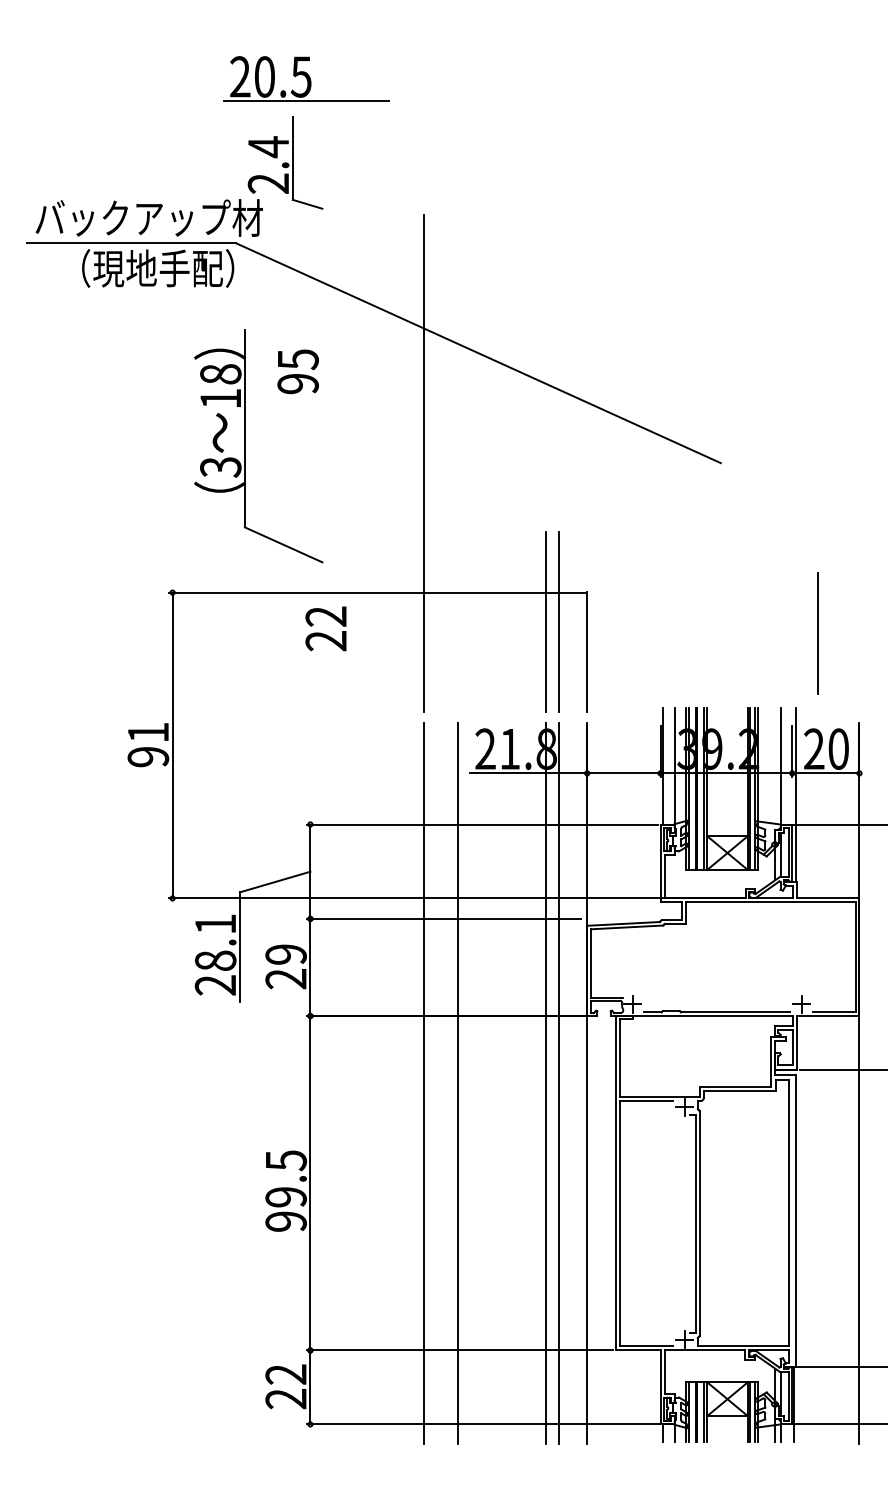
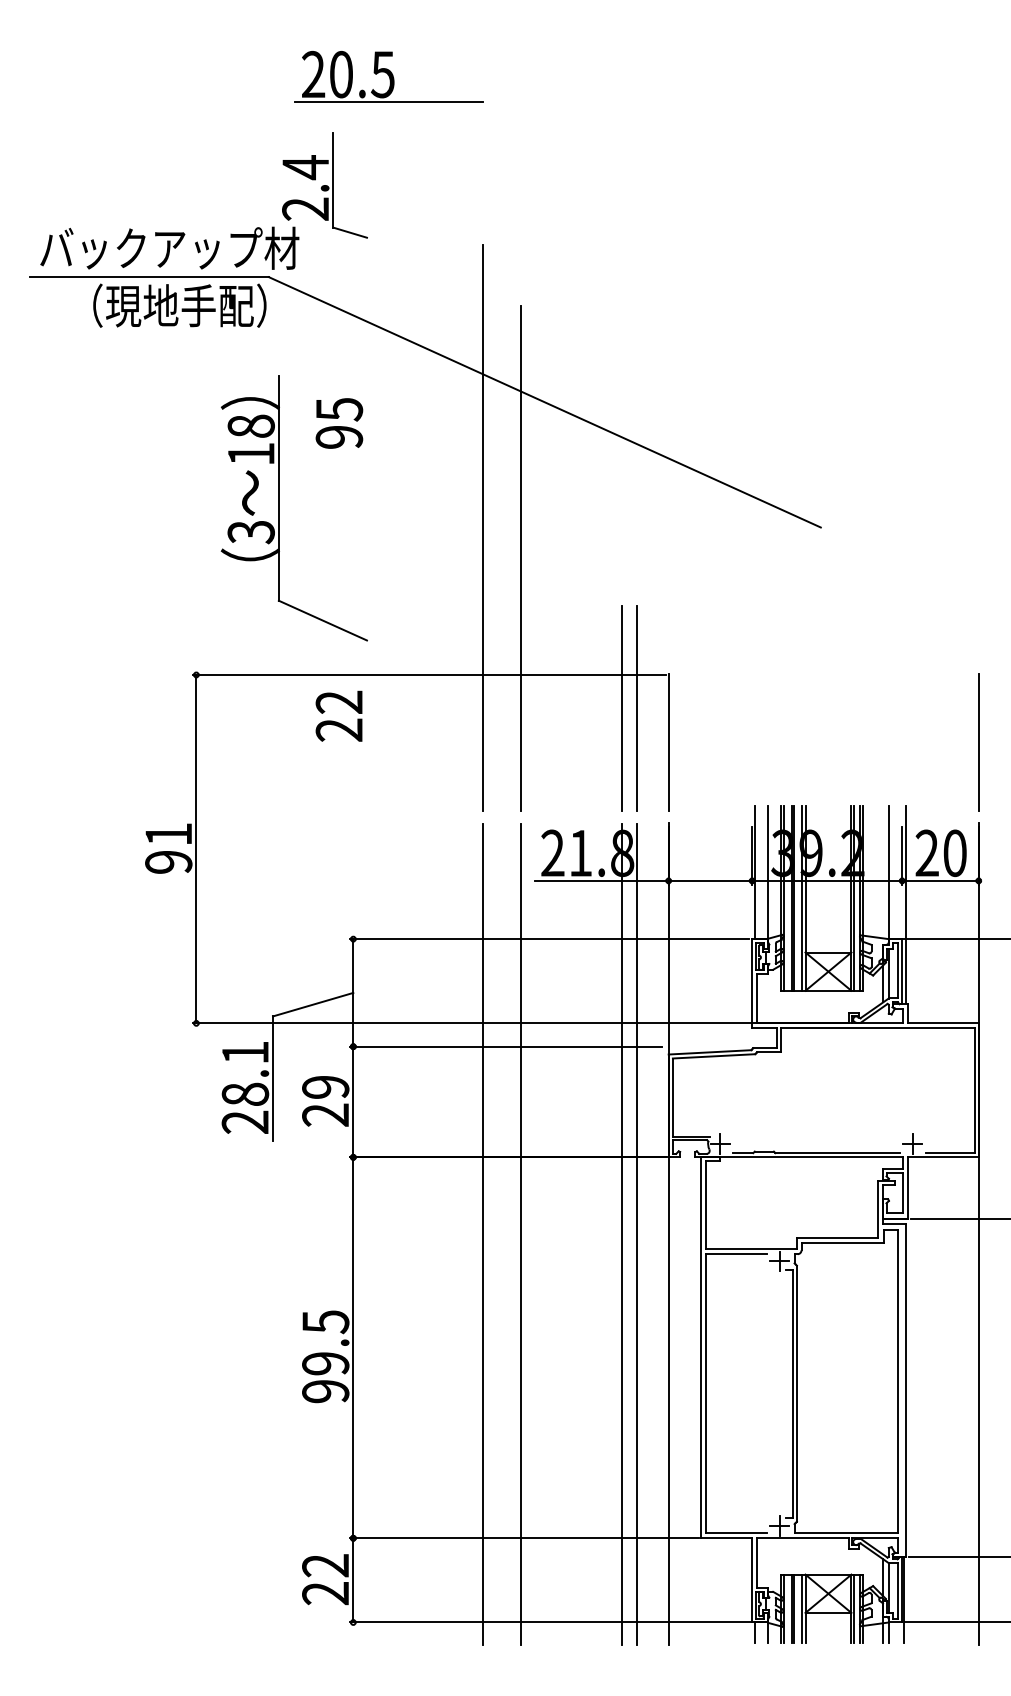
part: (306, 78) -> (388, 76), moved
line: (458, 490) -> (521, 558), added
text: (325, 628) -> (338, 715), moved
line: (817, 633) -> (978, 742), moved

